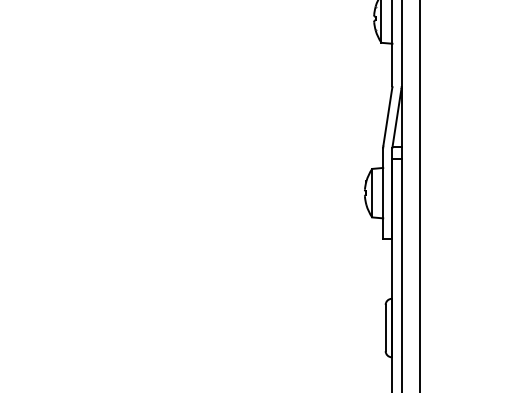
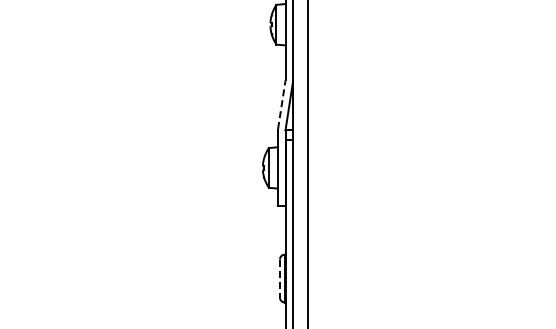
line: (387, 115) -> (281, 104), solid -> dashed
line: (385, 327) -> (279, 278), solid -> dashed

